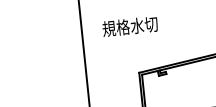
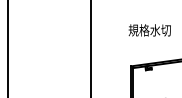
text: (129, 26) -> (149, 30), moved

